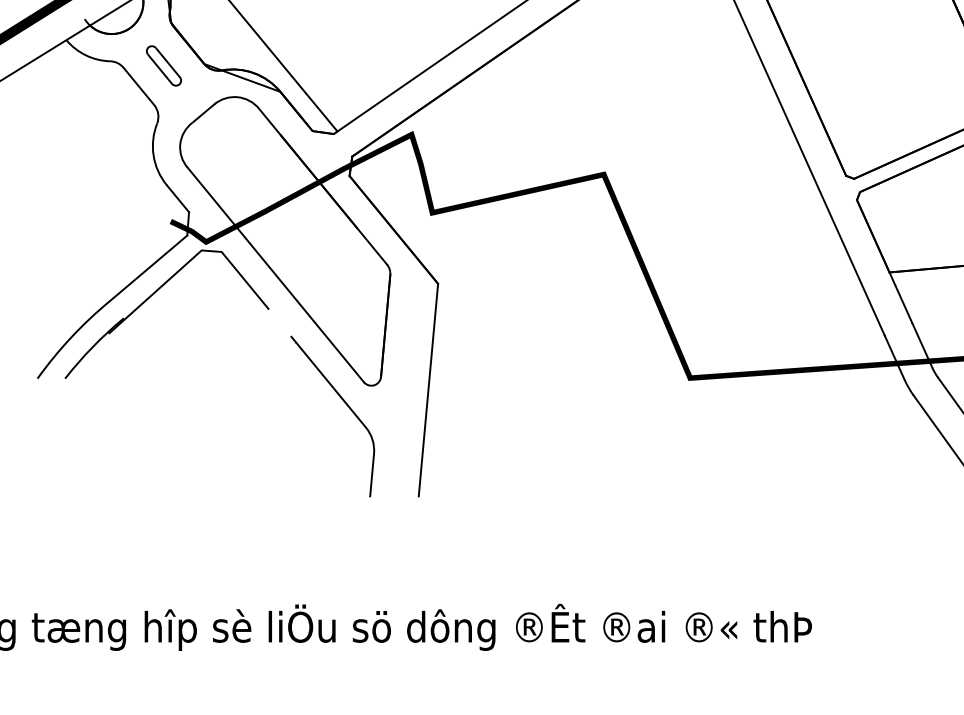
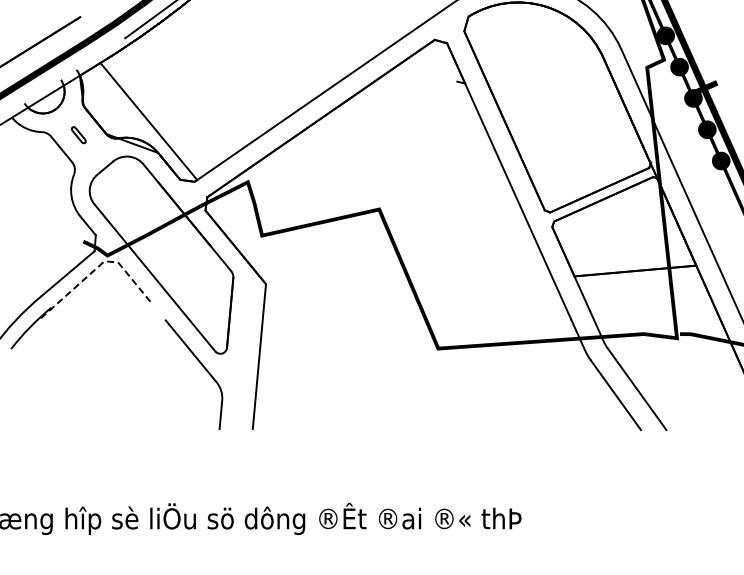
part: (163, 64) -> (78, 134), size x0.6
line: (191, 259) -> (97, 267), solid -> dashed

